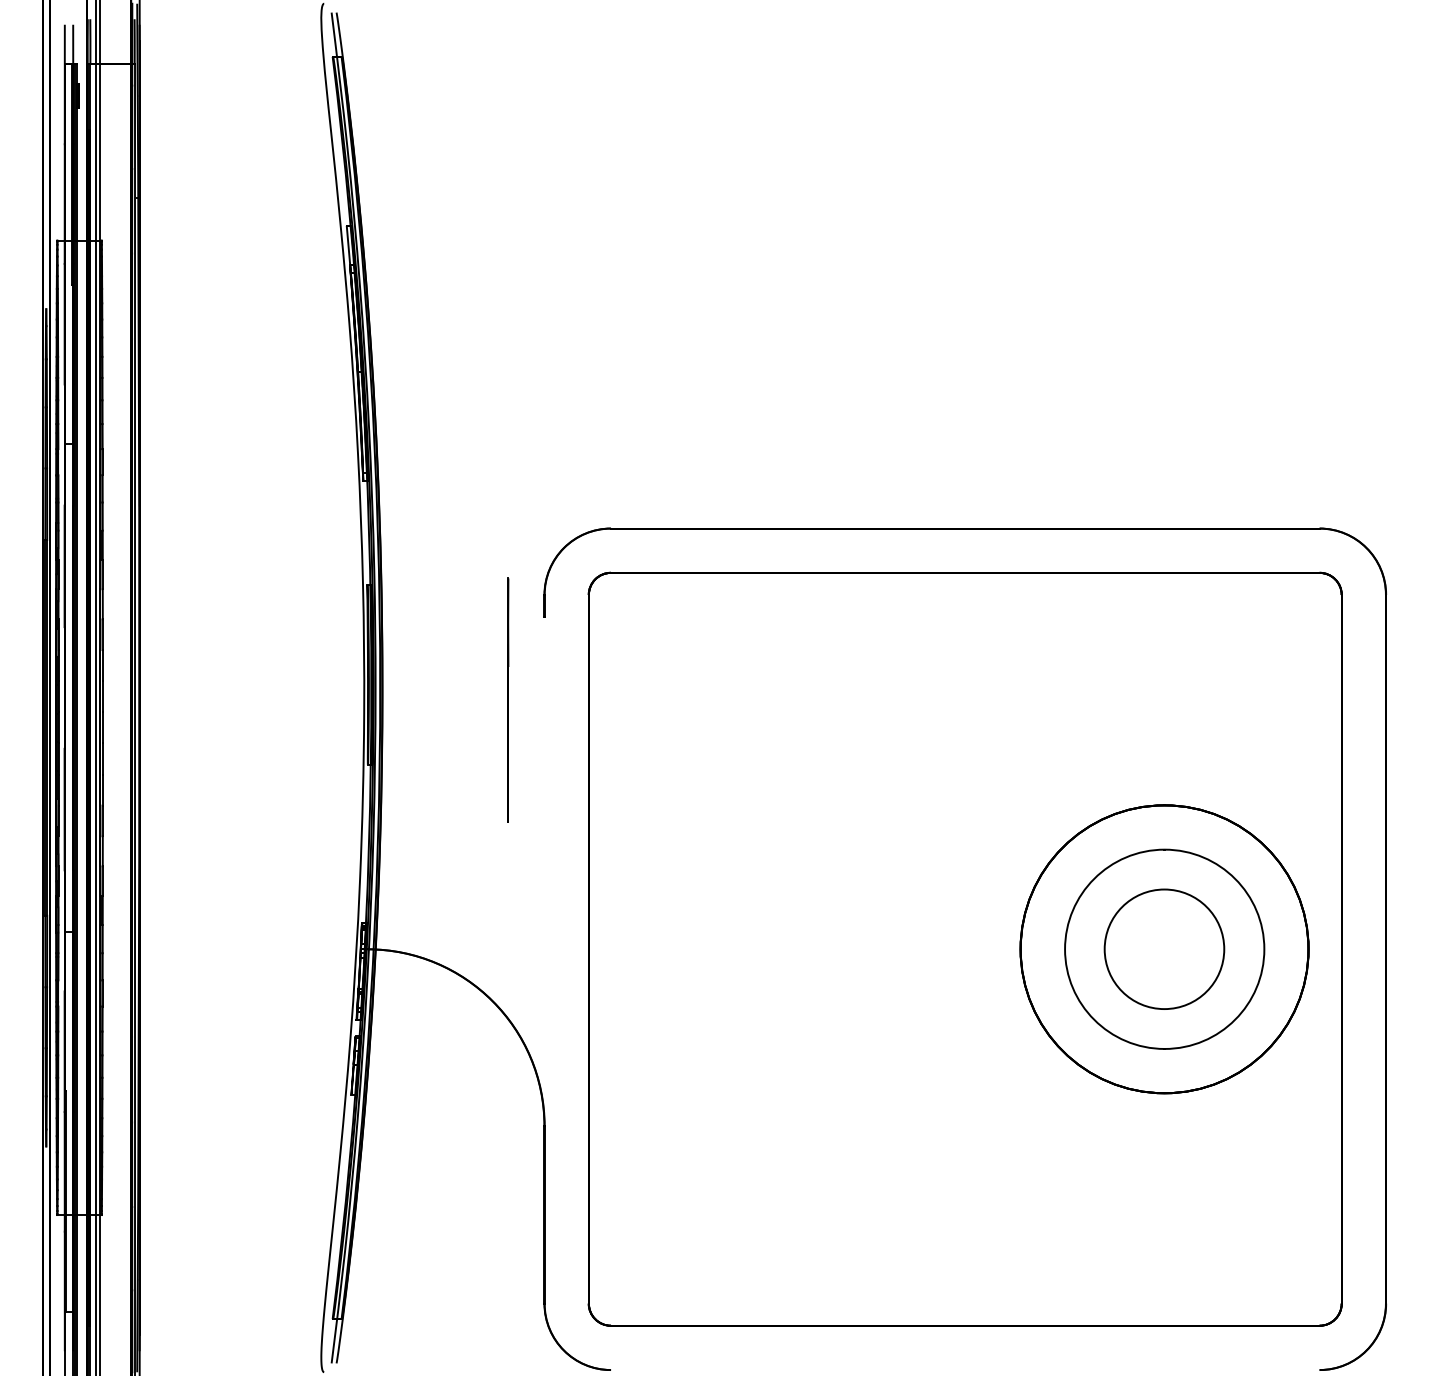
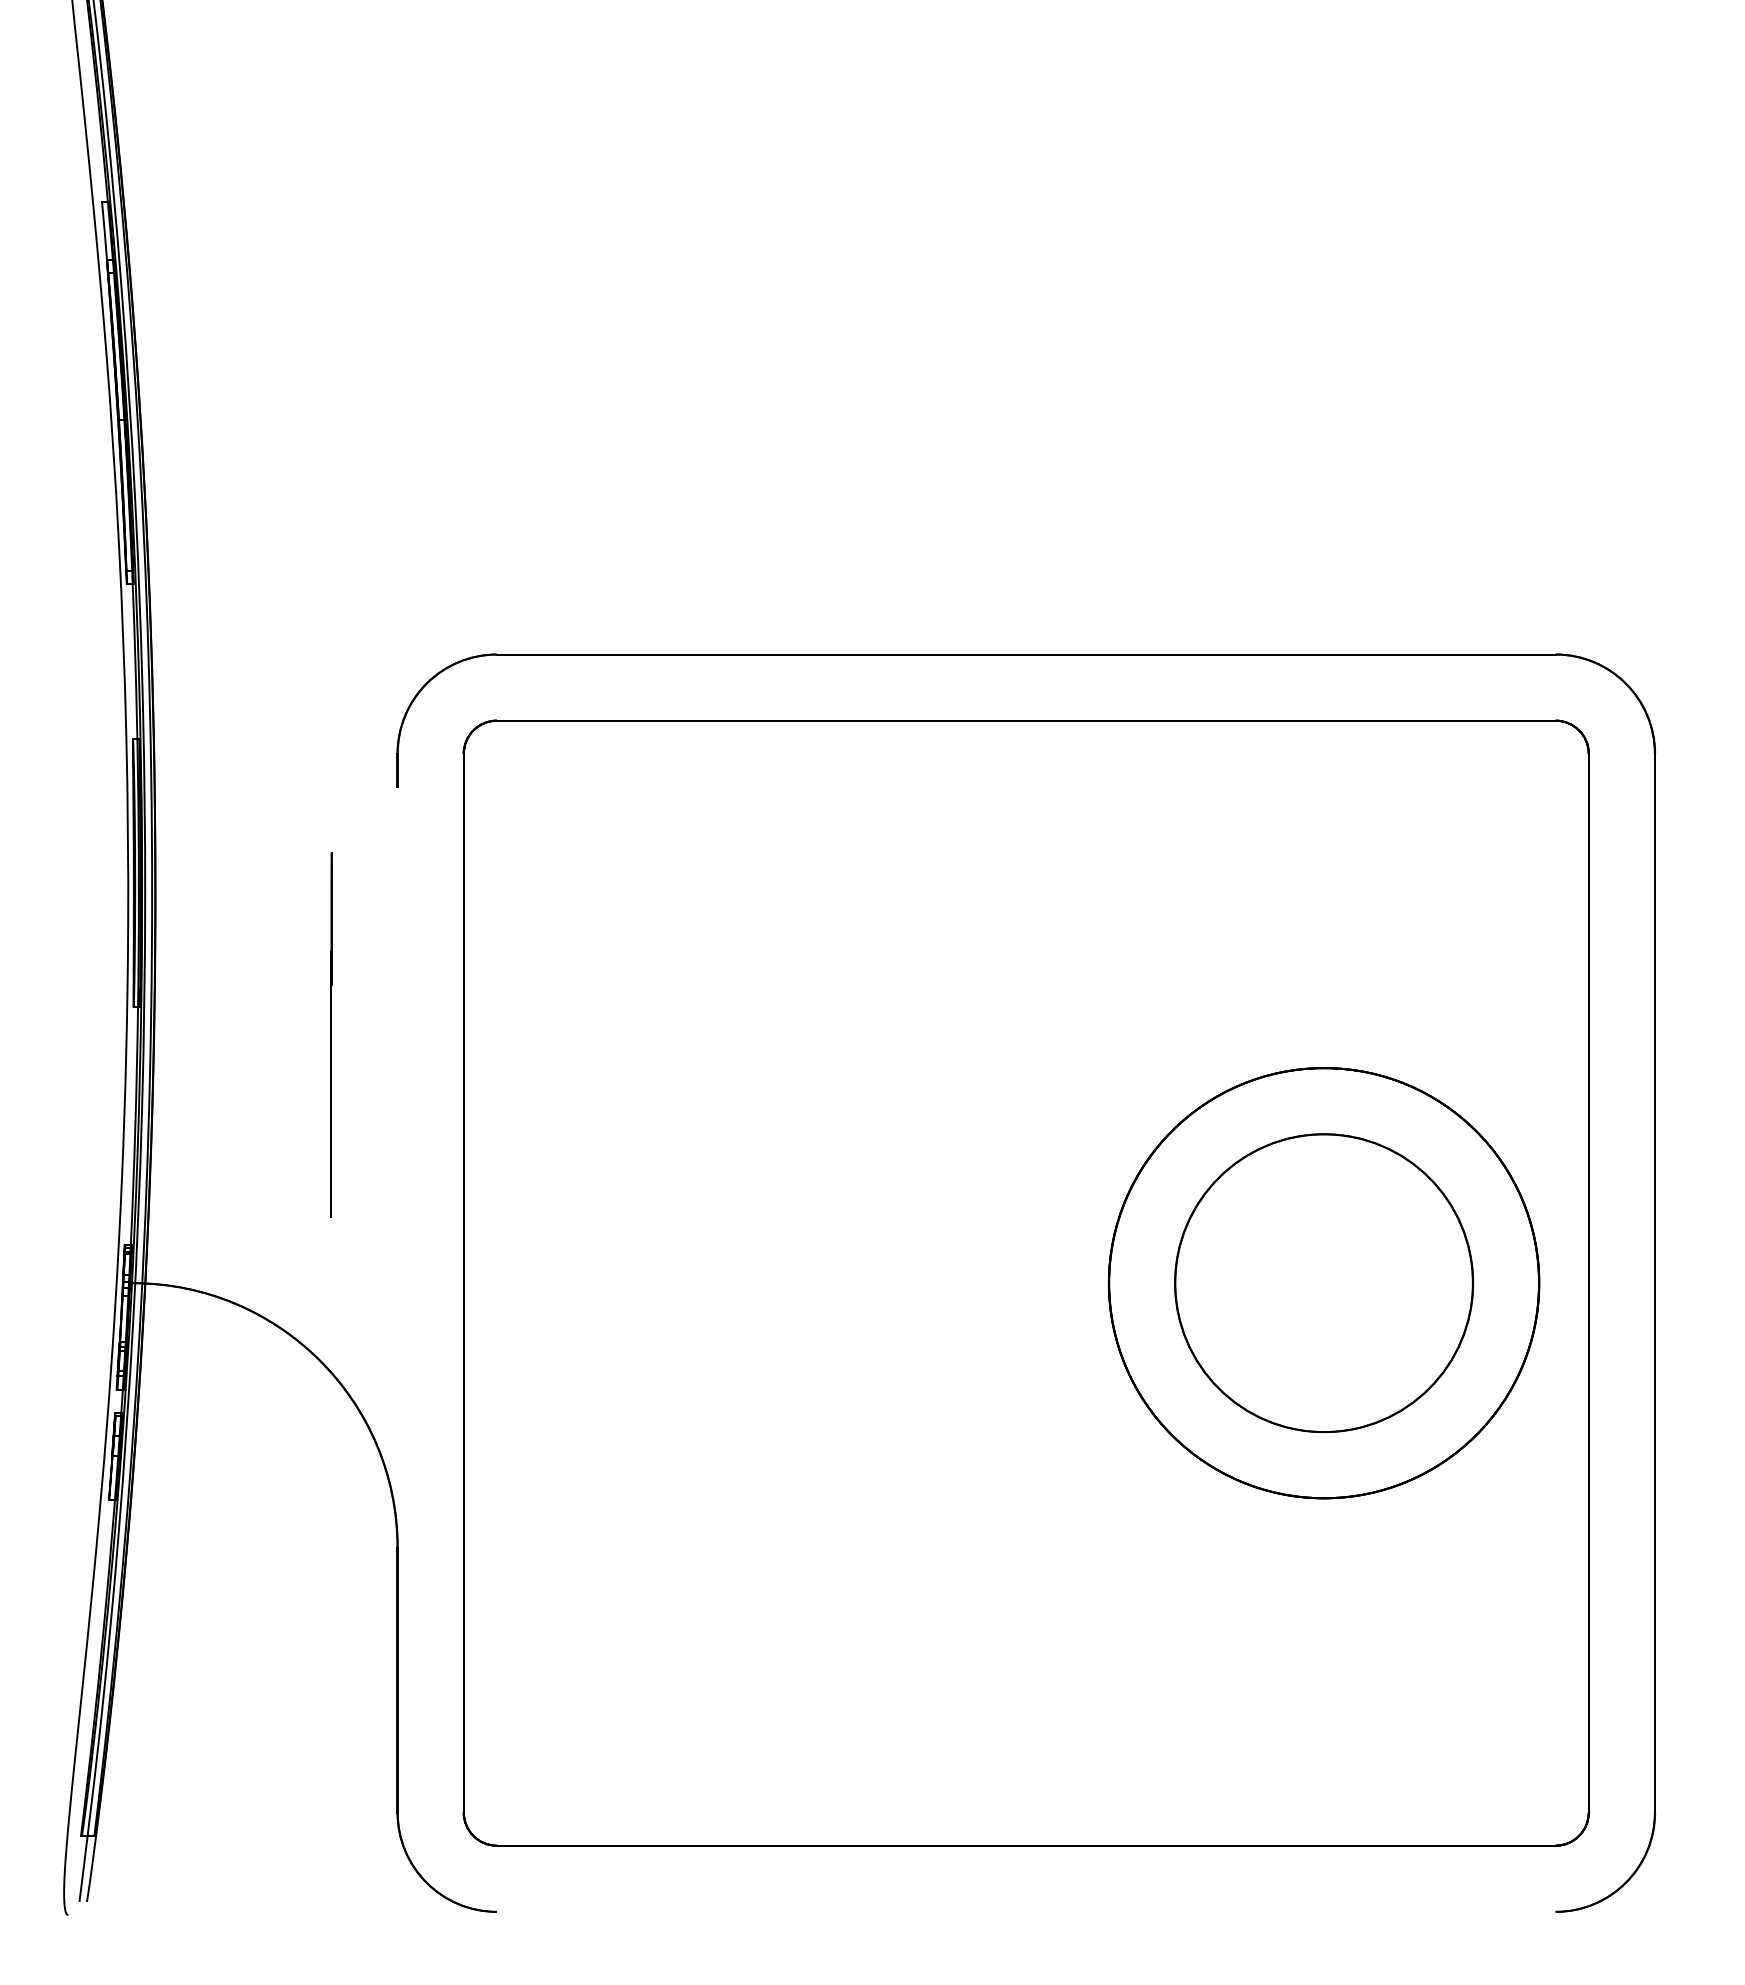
line: (508, 699) -> (331, 1033), moved
circle: (1164, 948) -> (1323, 1281), size x1.67

